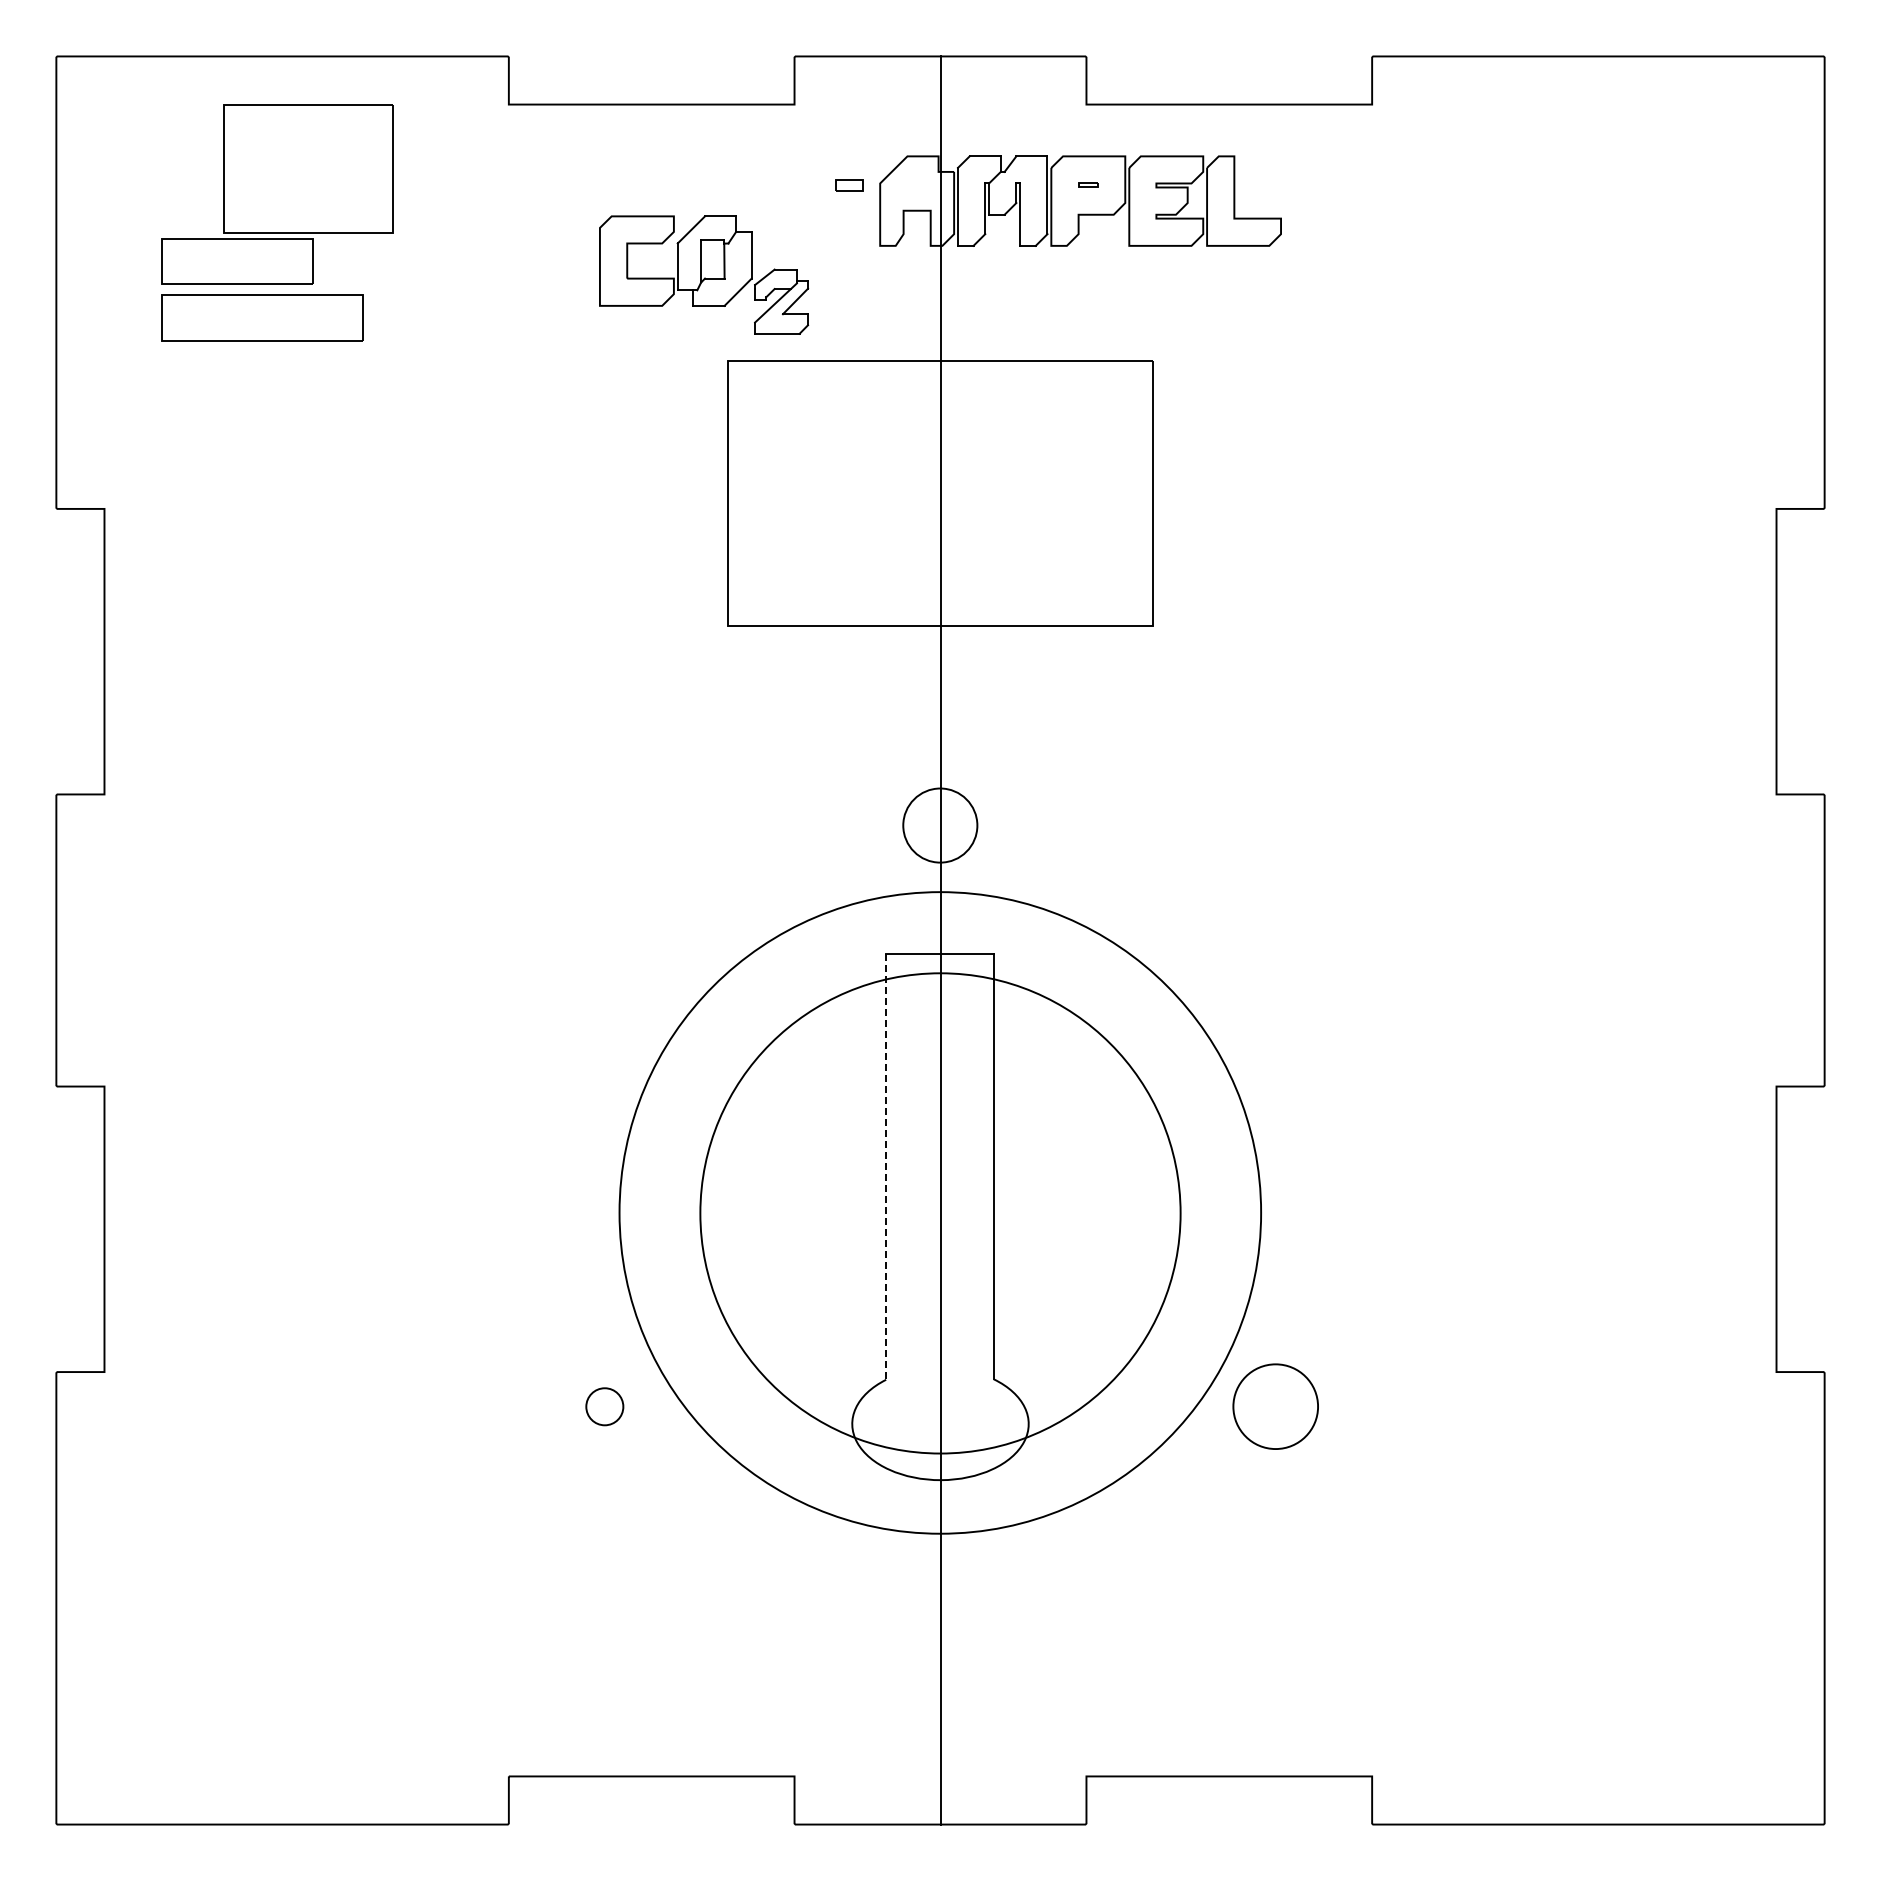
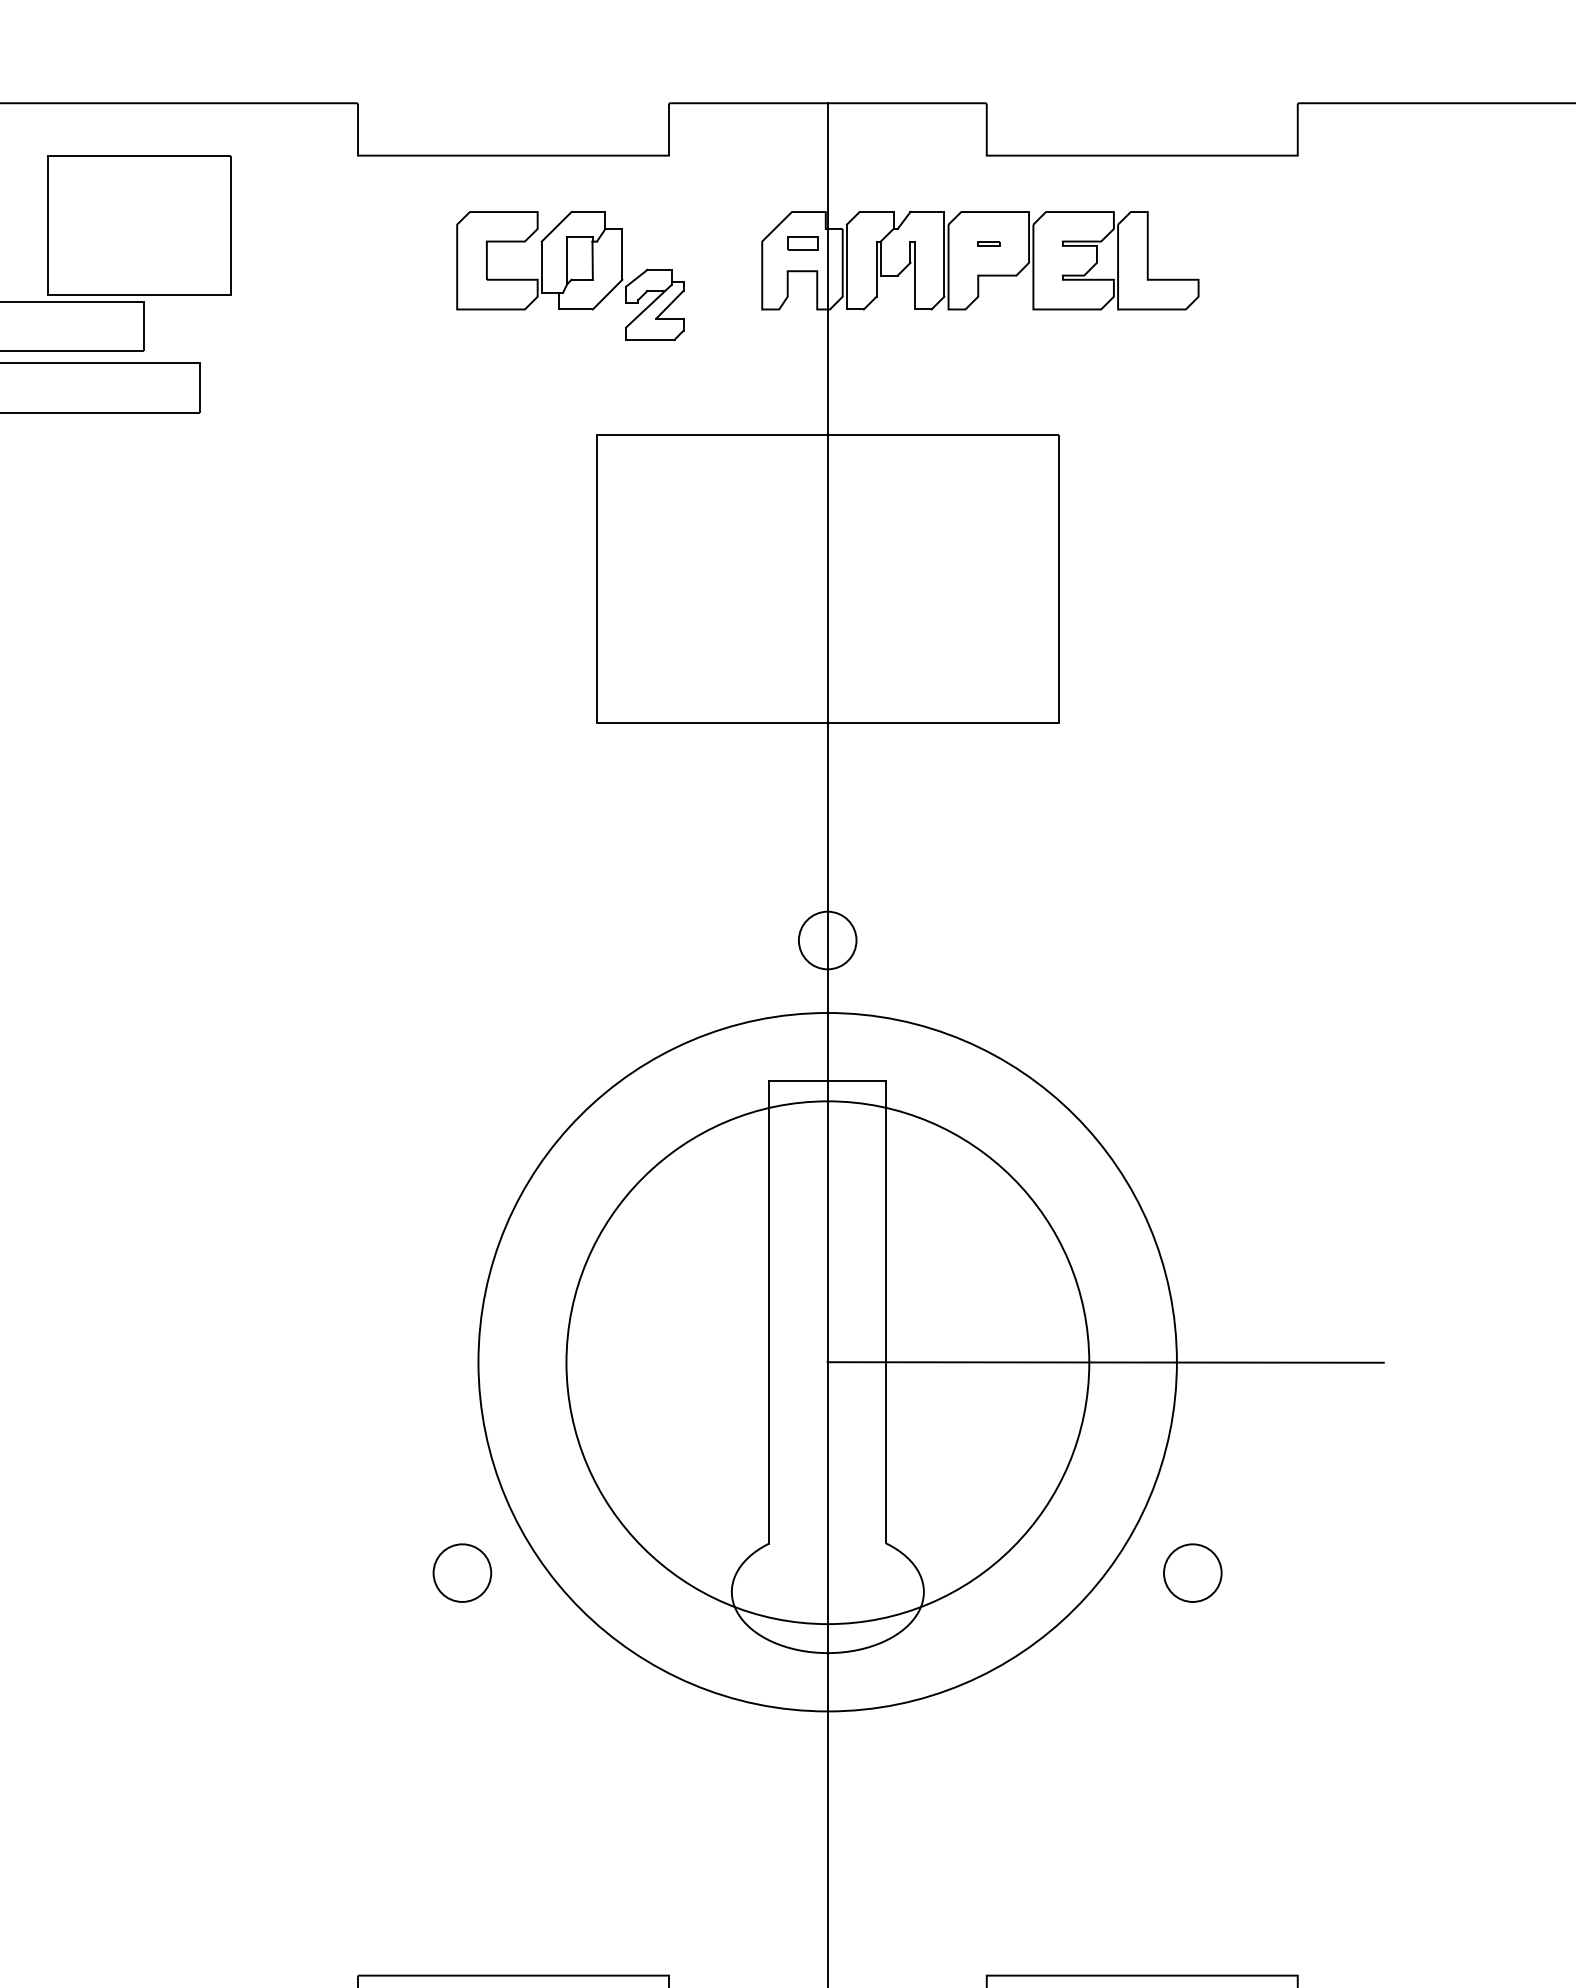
part: (849, 185) -> (802, 243), moved
part: (704, 274) -> (570, 275), moved
circle: (939, 825) -> (826, 940), size x0.71
line: (886, 1167) -> (769, 1312), dashed -> solid
line: (1195, 1212) -> (1105, 1361), added
circle: (604, 1406) -> (462, 1572), size x1.43
circle: (1275, 1406) -> (1192, 1572), size x0.62

